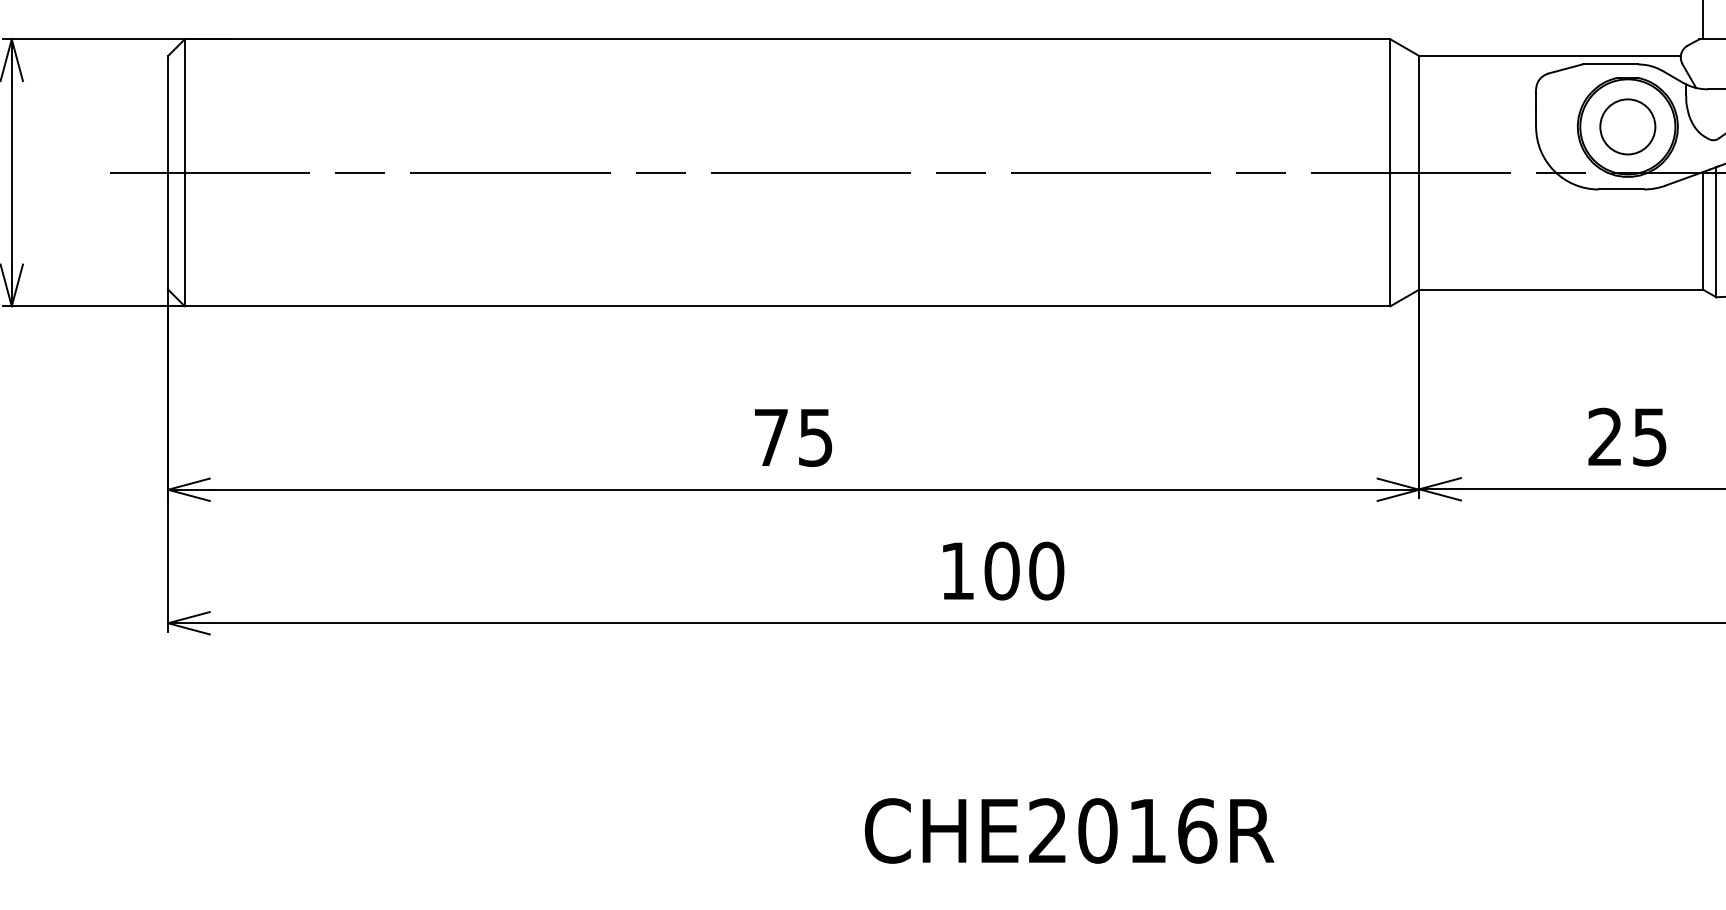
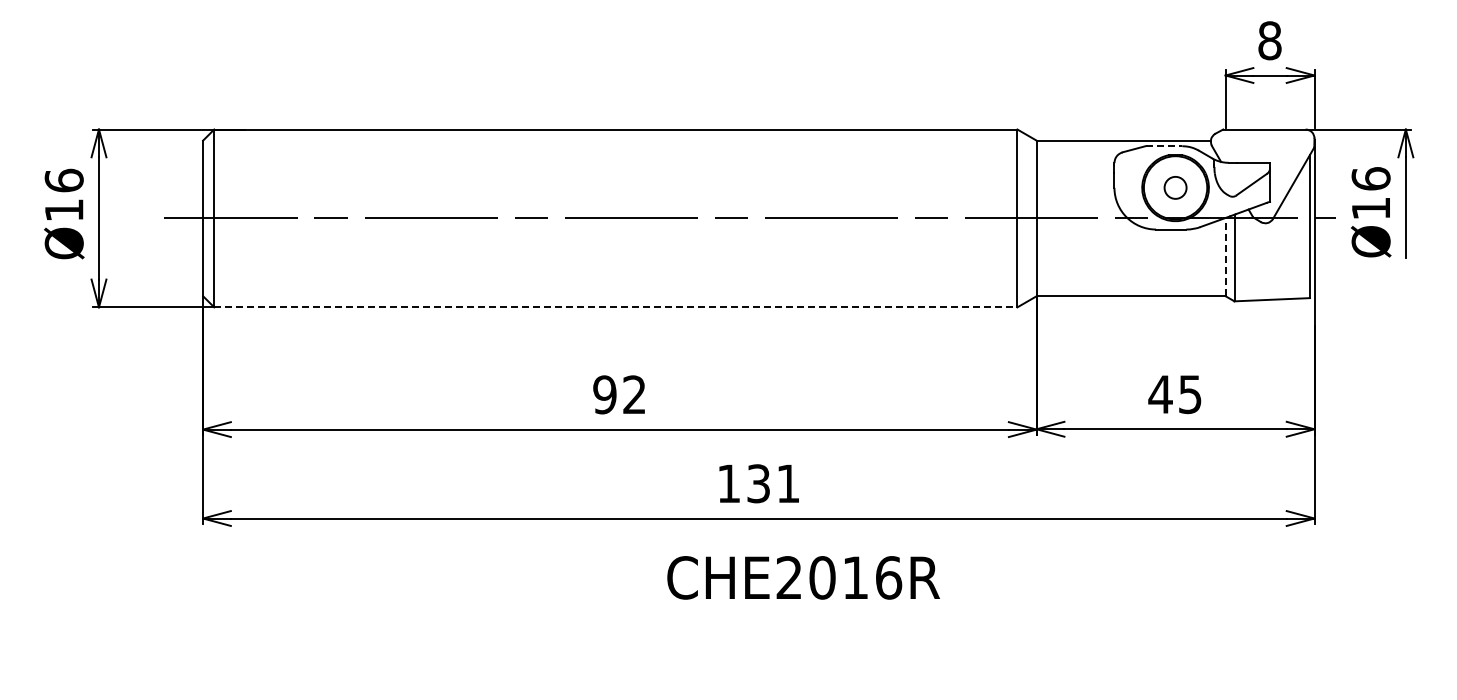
line: (1611, 64) -> (1164, 146), solid -> dashed
circle: (1627, 126) -> (1175, 187), size x0.6
line: (1702, 229) -> (1225, 256), solid -> dashed
line: (787, 306) -> (615, 307), solid -> dashed
text: (793, 437) -> (619, 394), 75 -> 92
text: (1605, 437) -> (1160, 394), 25 -> 45
text: (1024, 570) -> (773, 483), 100 -> 131
text: (1069, 830) -> (803, 577), moved

